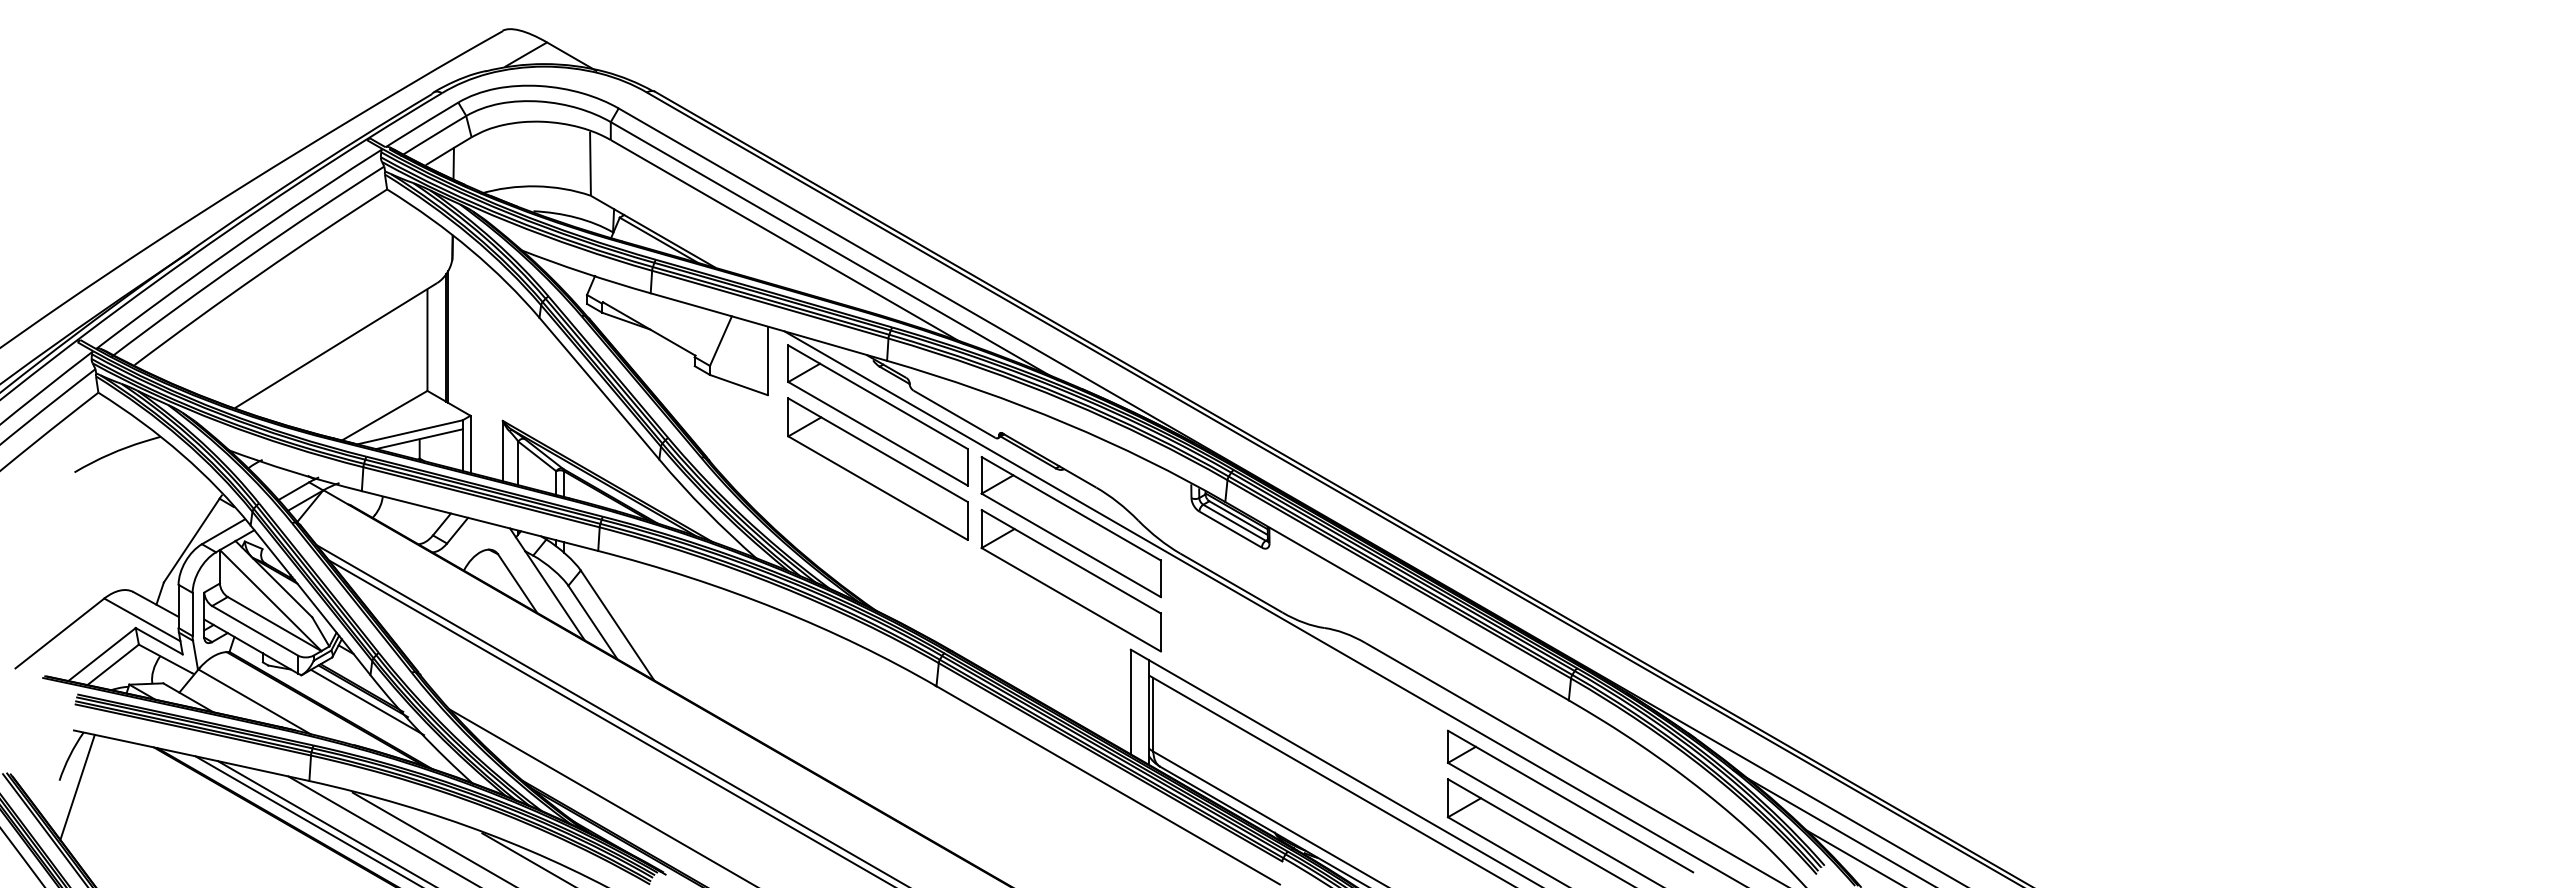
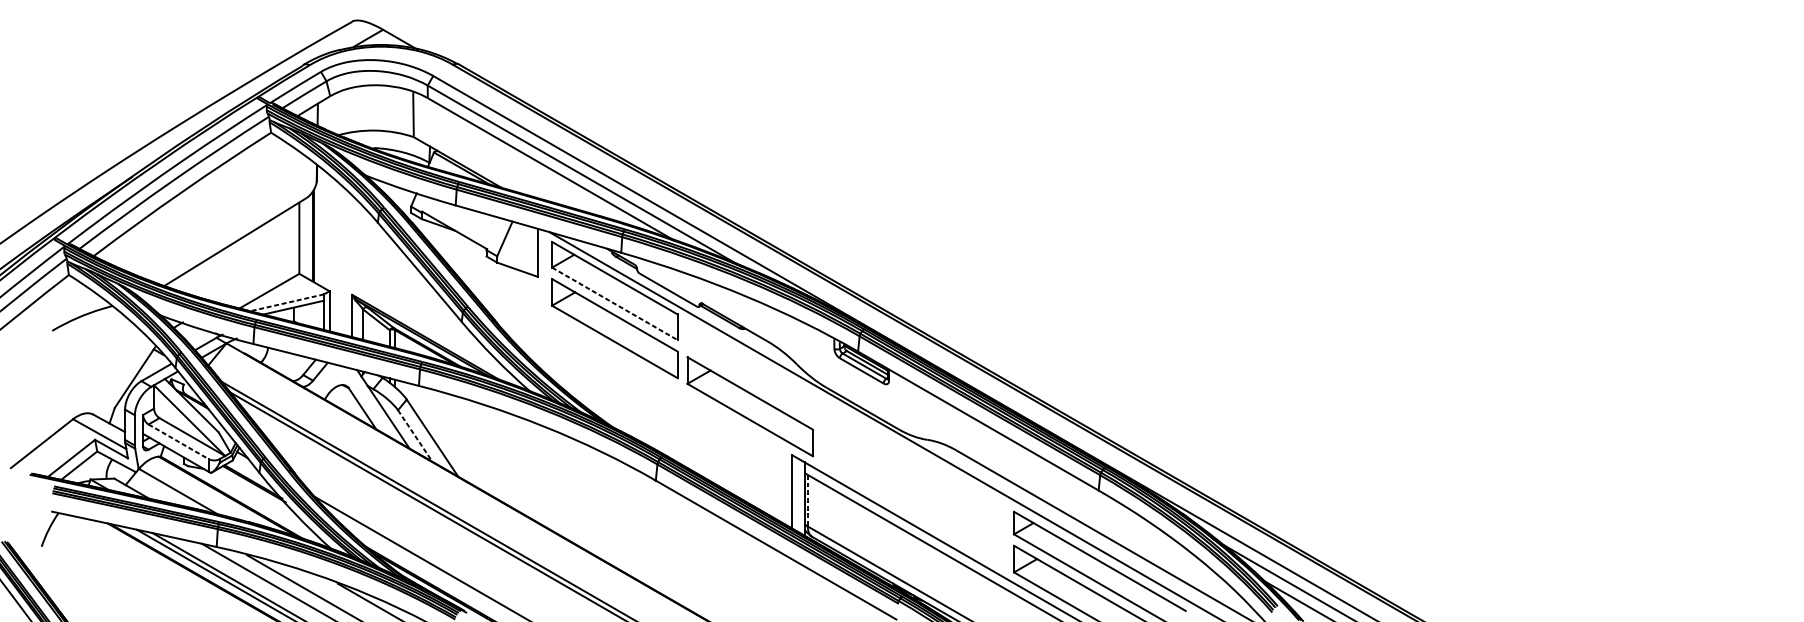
line: (409, 432) -> (286, 302), solid -> dashed
line: (878, 434) -> (615, 304), solid -> dashed
part: (1070, 527) -> (749, 369), removed
line: (593, 622) -> (415, 436), solid -> dashed
line: (255, 630) -> (178, 441), solid -> dashed
line: (366, 702) -> (256, 492), removed
line: (1153, 714) -> (807, 500), solid -> dashed
line: (77, 786) -> (54, 550), removed

